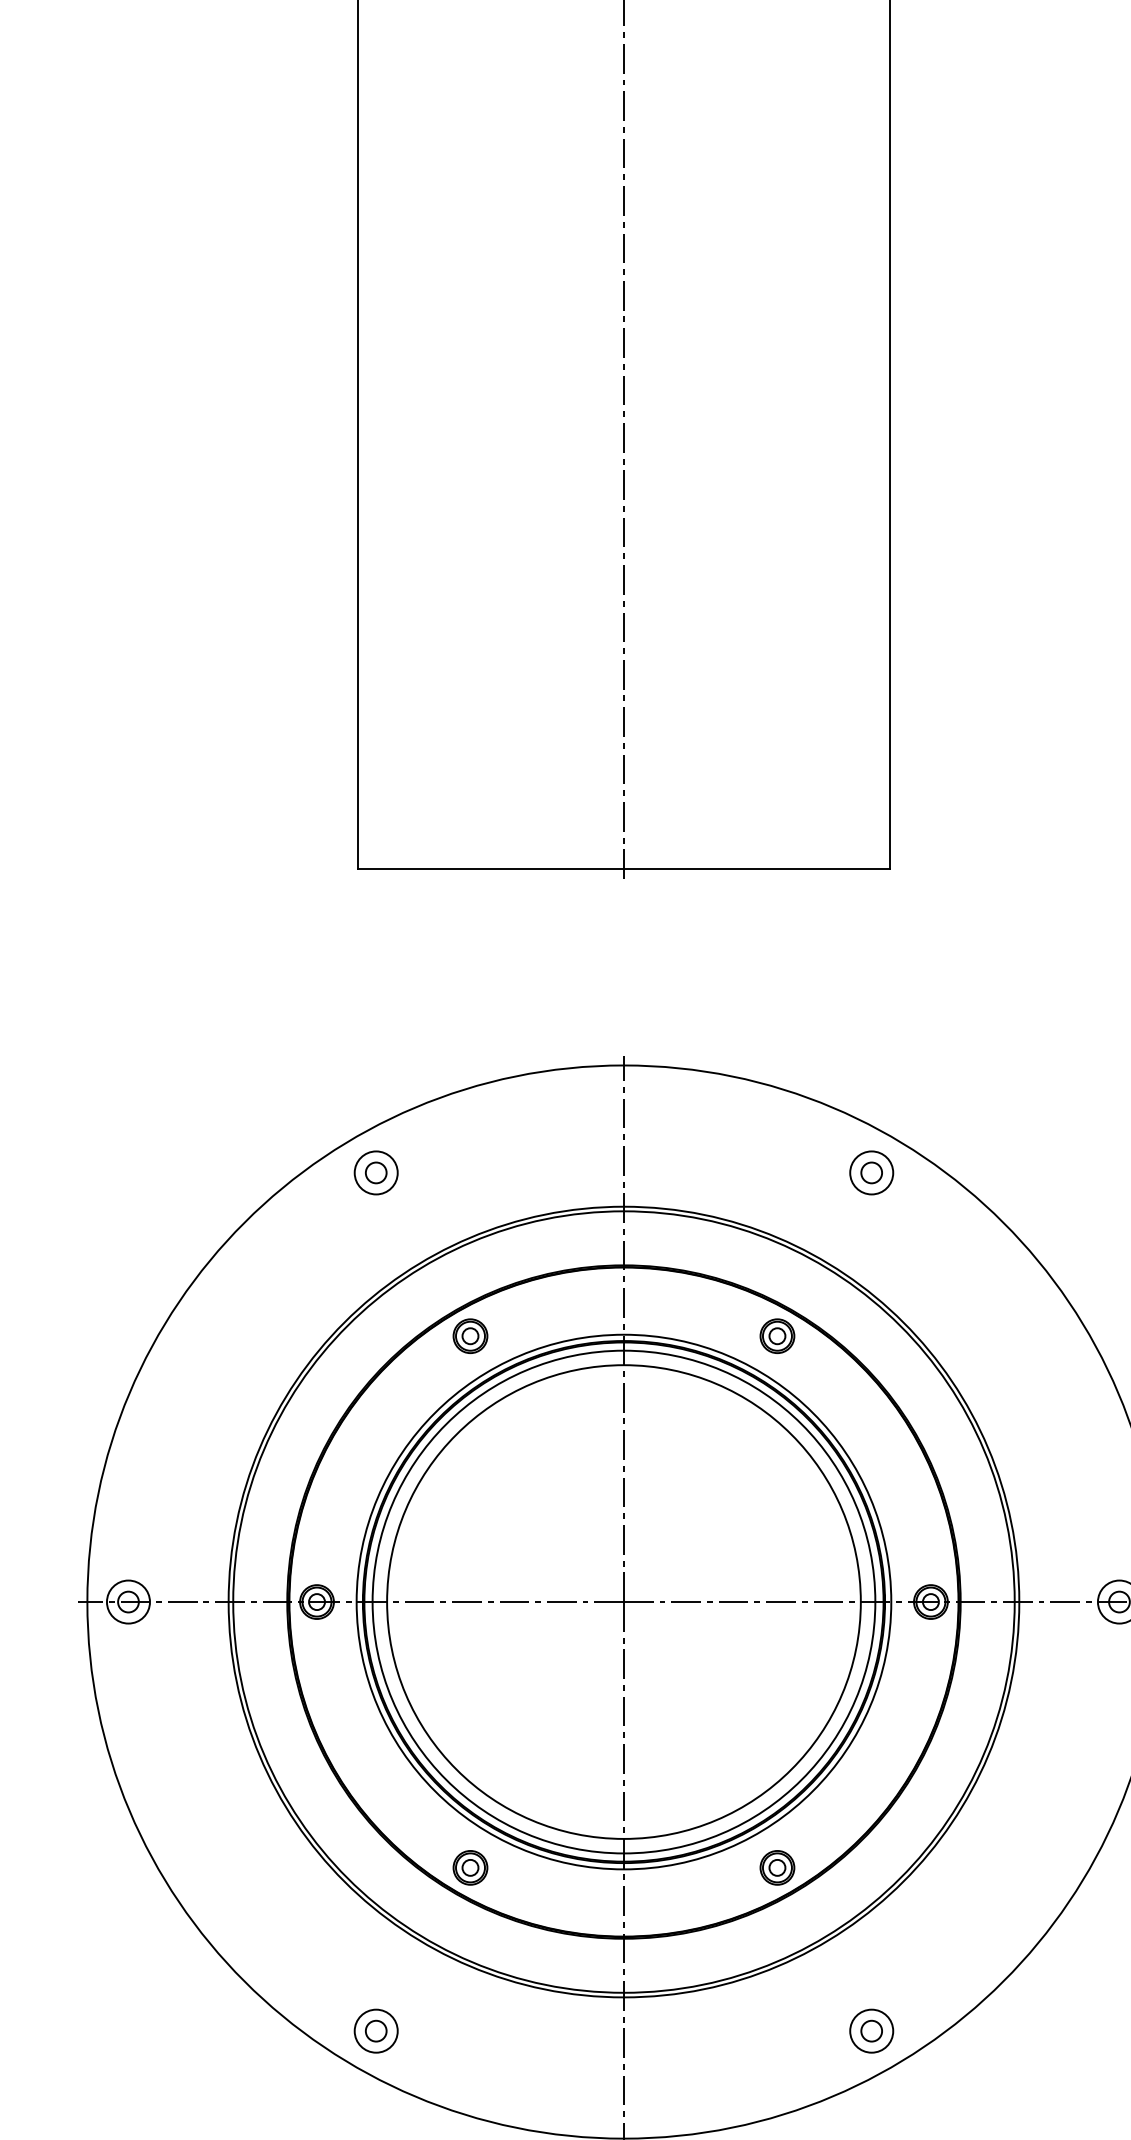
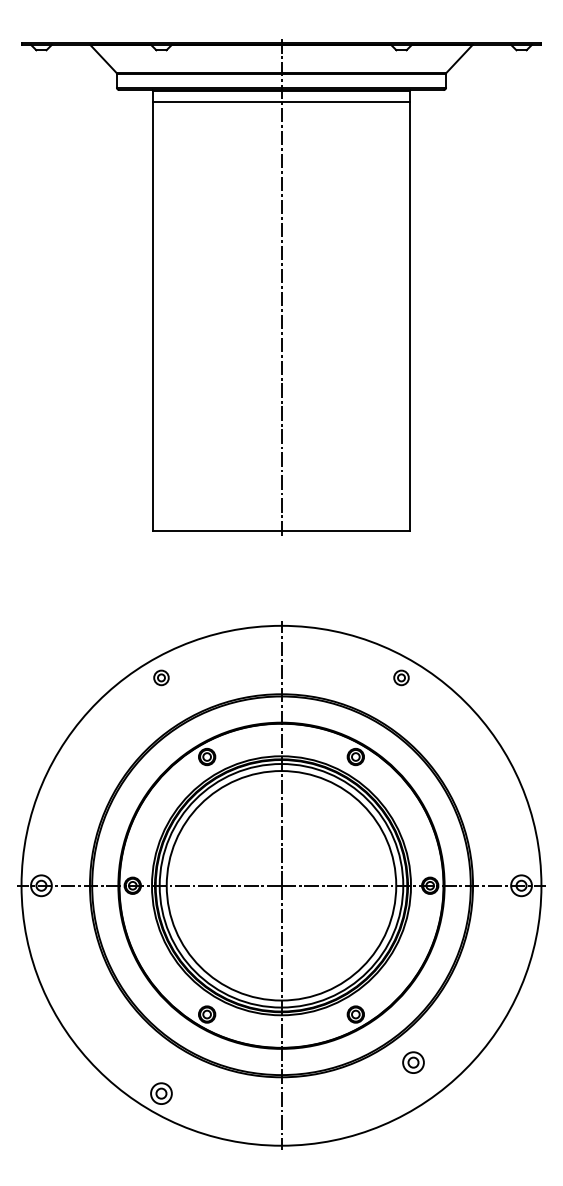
part: (376, 1172) -> (161, 677), size x0.7
part: (871, 1172) -> (401, 677), size x0.7
part: (871, 2030) -> (413, 1062), moved

